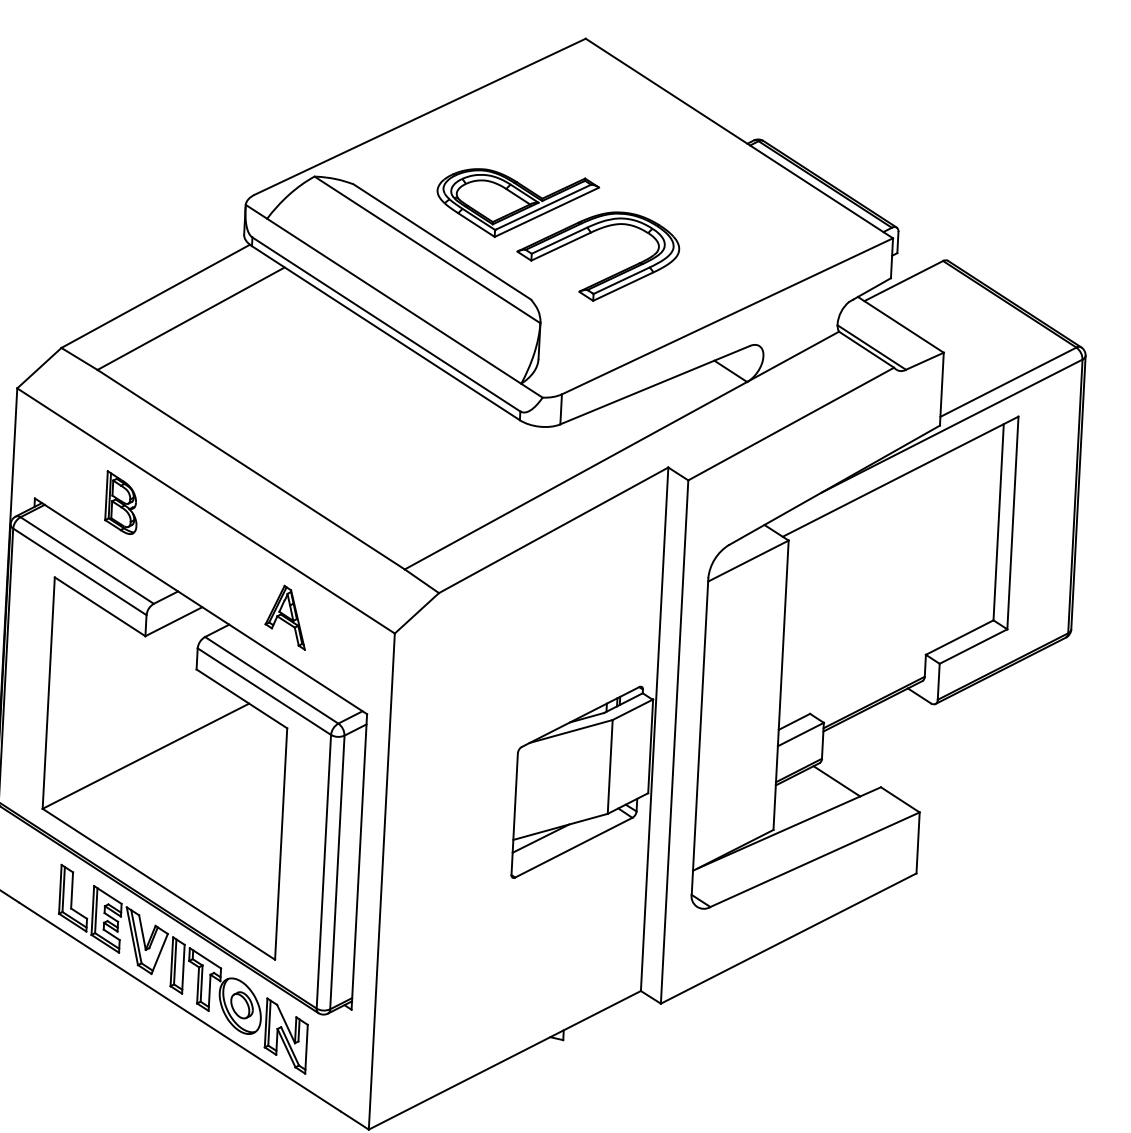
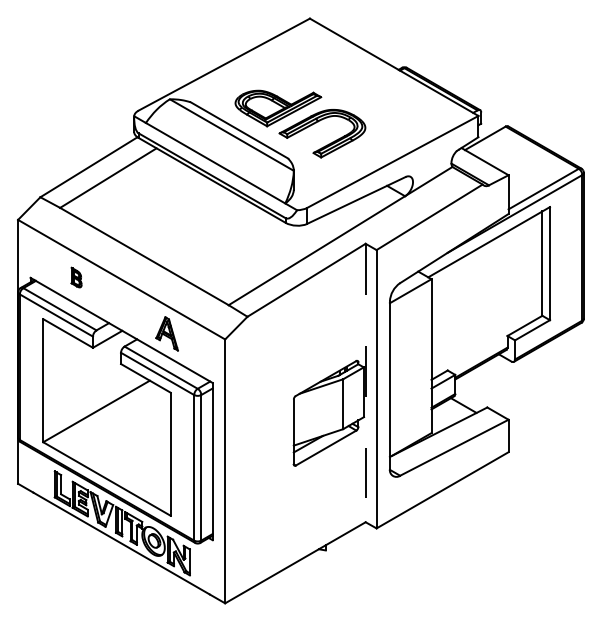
part: (121, 502) -> (76, 277), size x0.6
line: (654, 730) -> (365, 383), solid -> dashed

